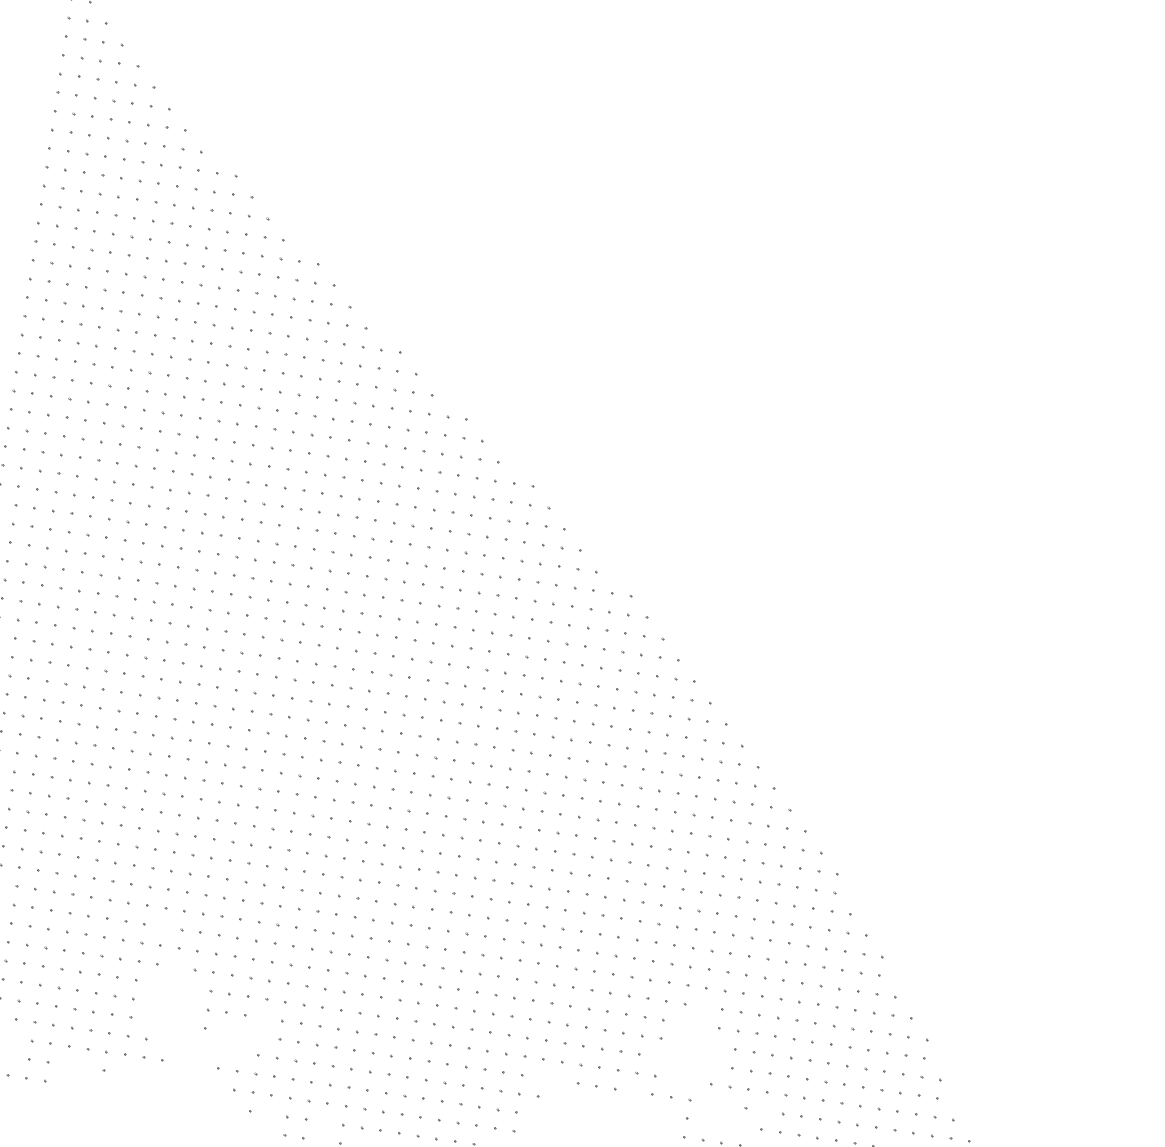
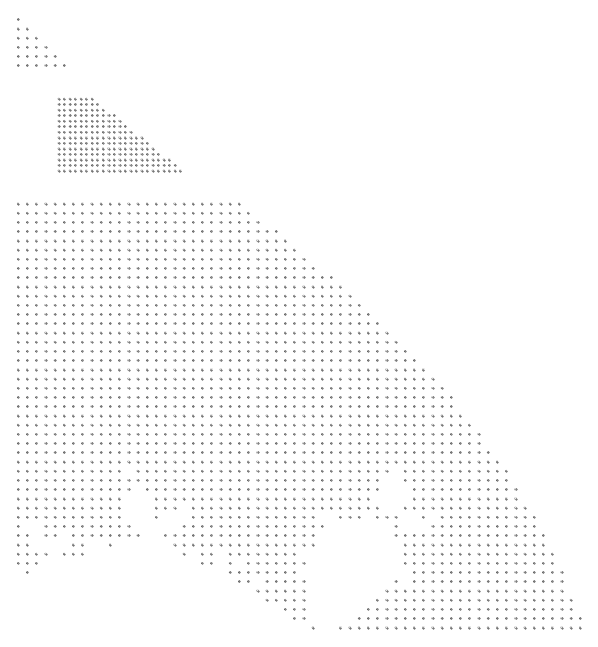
part: (245, 243) -> (119, 134), size x0.6

